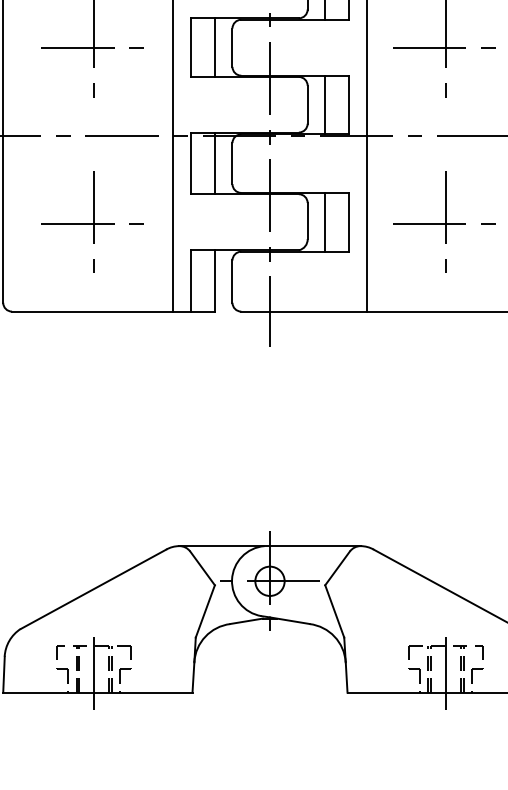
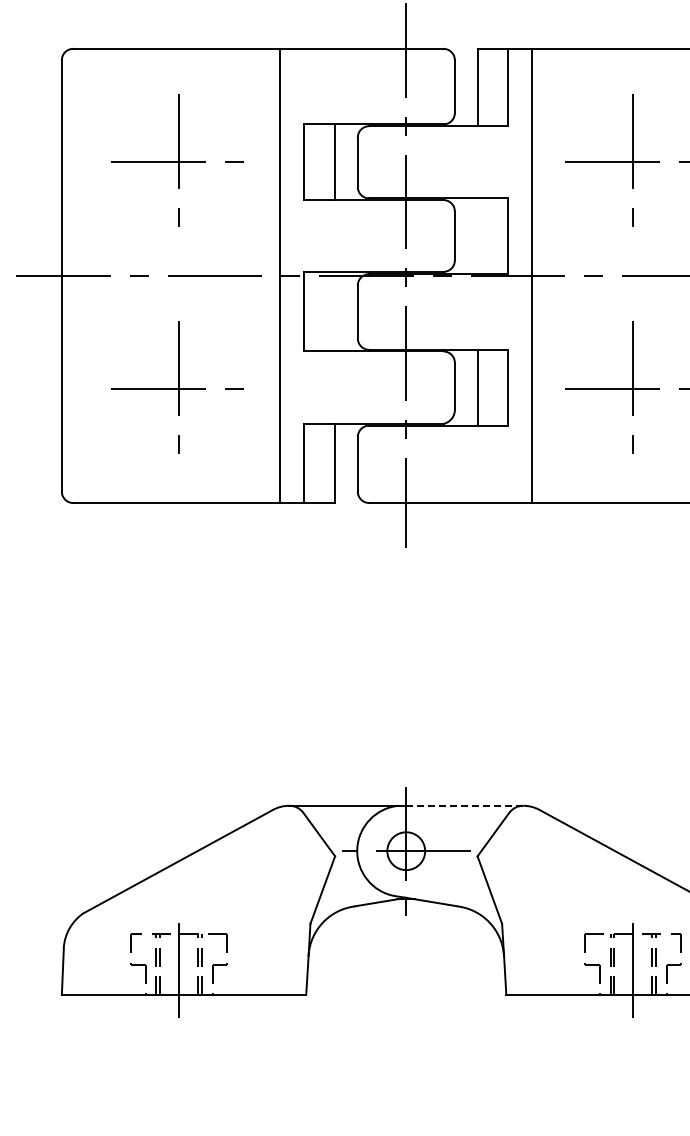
line: (325, 105) -> (477, 236), removed
line: (215, 163) -> (335, 311), removed
line: (315, 545) -> (464, 805), solid -> dashed

